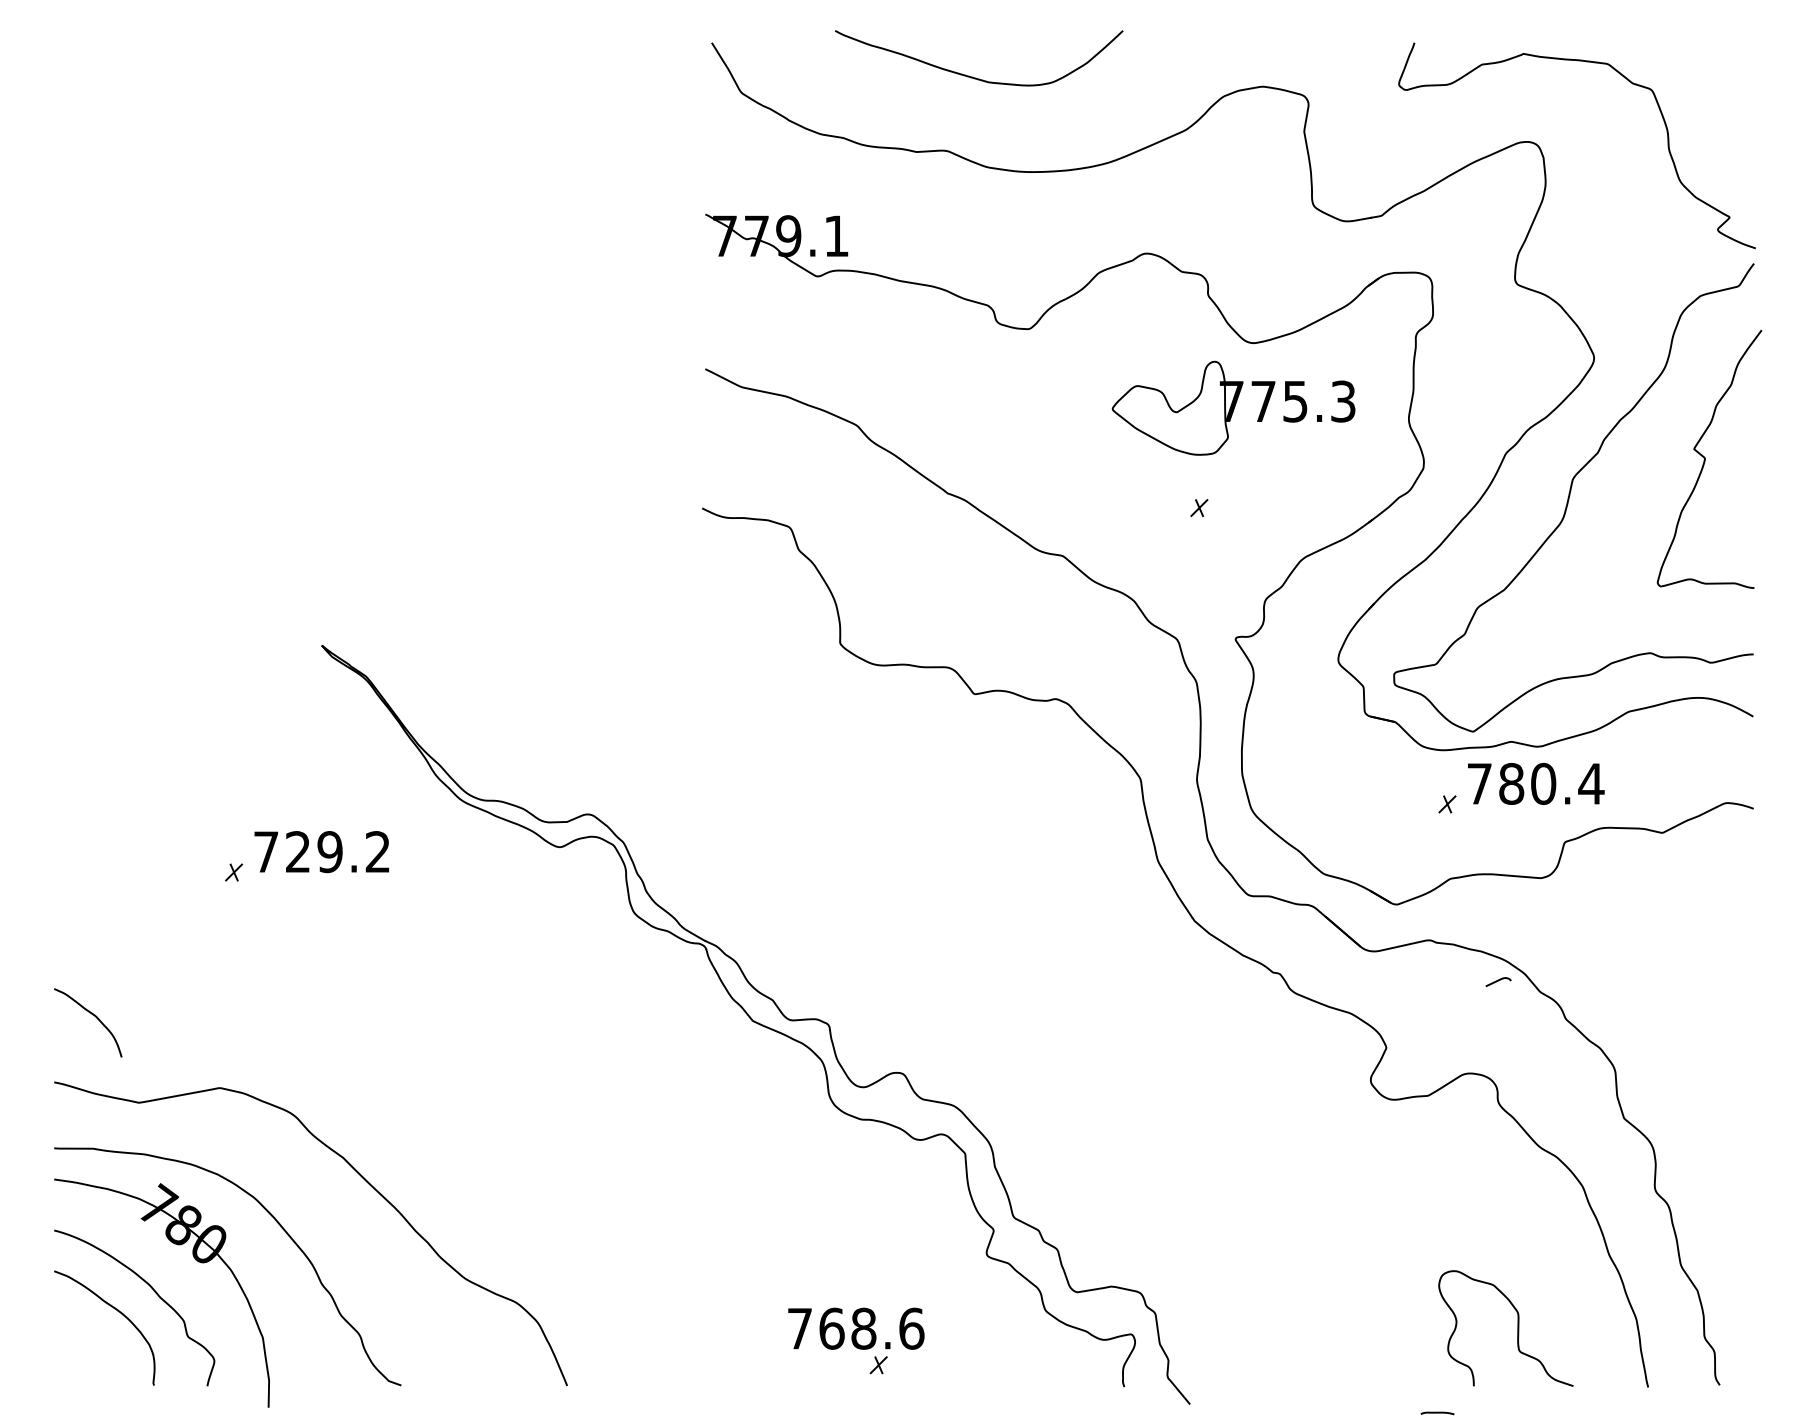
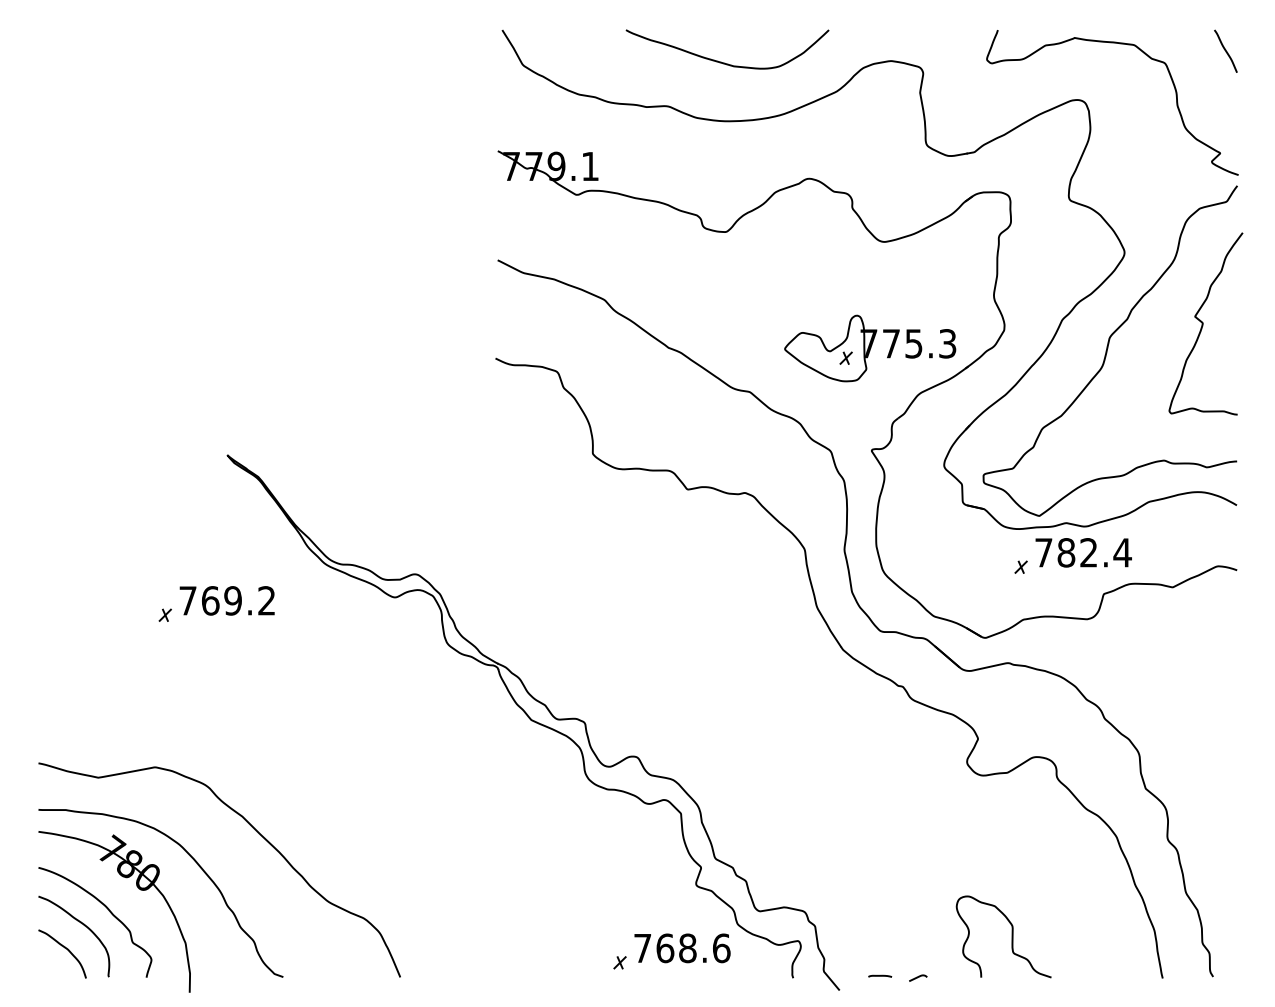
curve: (1737, 72) -> (1225, 51), added
curve: (976, 77) -> (725, 63), moved
part: (1233, 407) -> (870, 347), moved
text: (1543, 783) -> (1088, 552), 780.4 -> 782.4
text: (298, 852) -> (210, 601), 729.2 -> 769.2
curve: (1498, 981) -> (918, 977), moved
curve: (92, 1015) -> (65, 948), moved
text: (856, 1328) -> (682, 948), moved
curve: (1517, 1328) -> (1012, 936), moved
curve: (1437, 1413) -> (880, 976), moved

